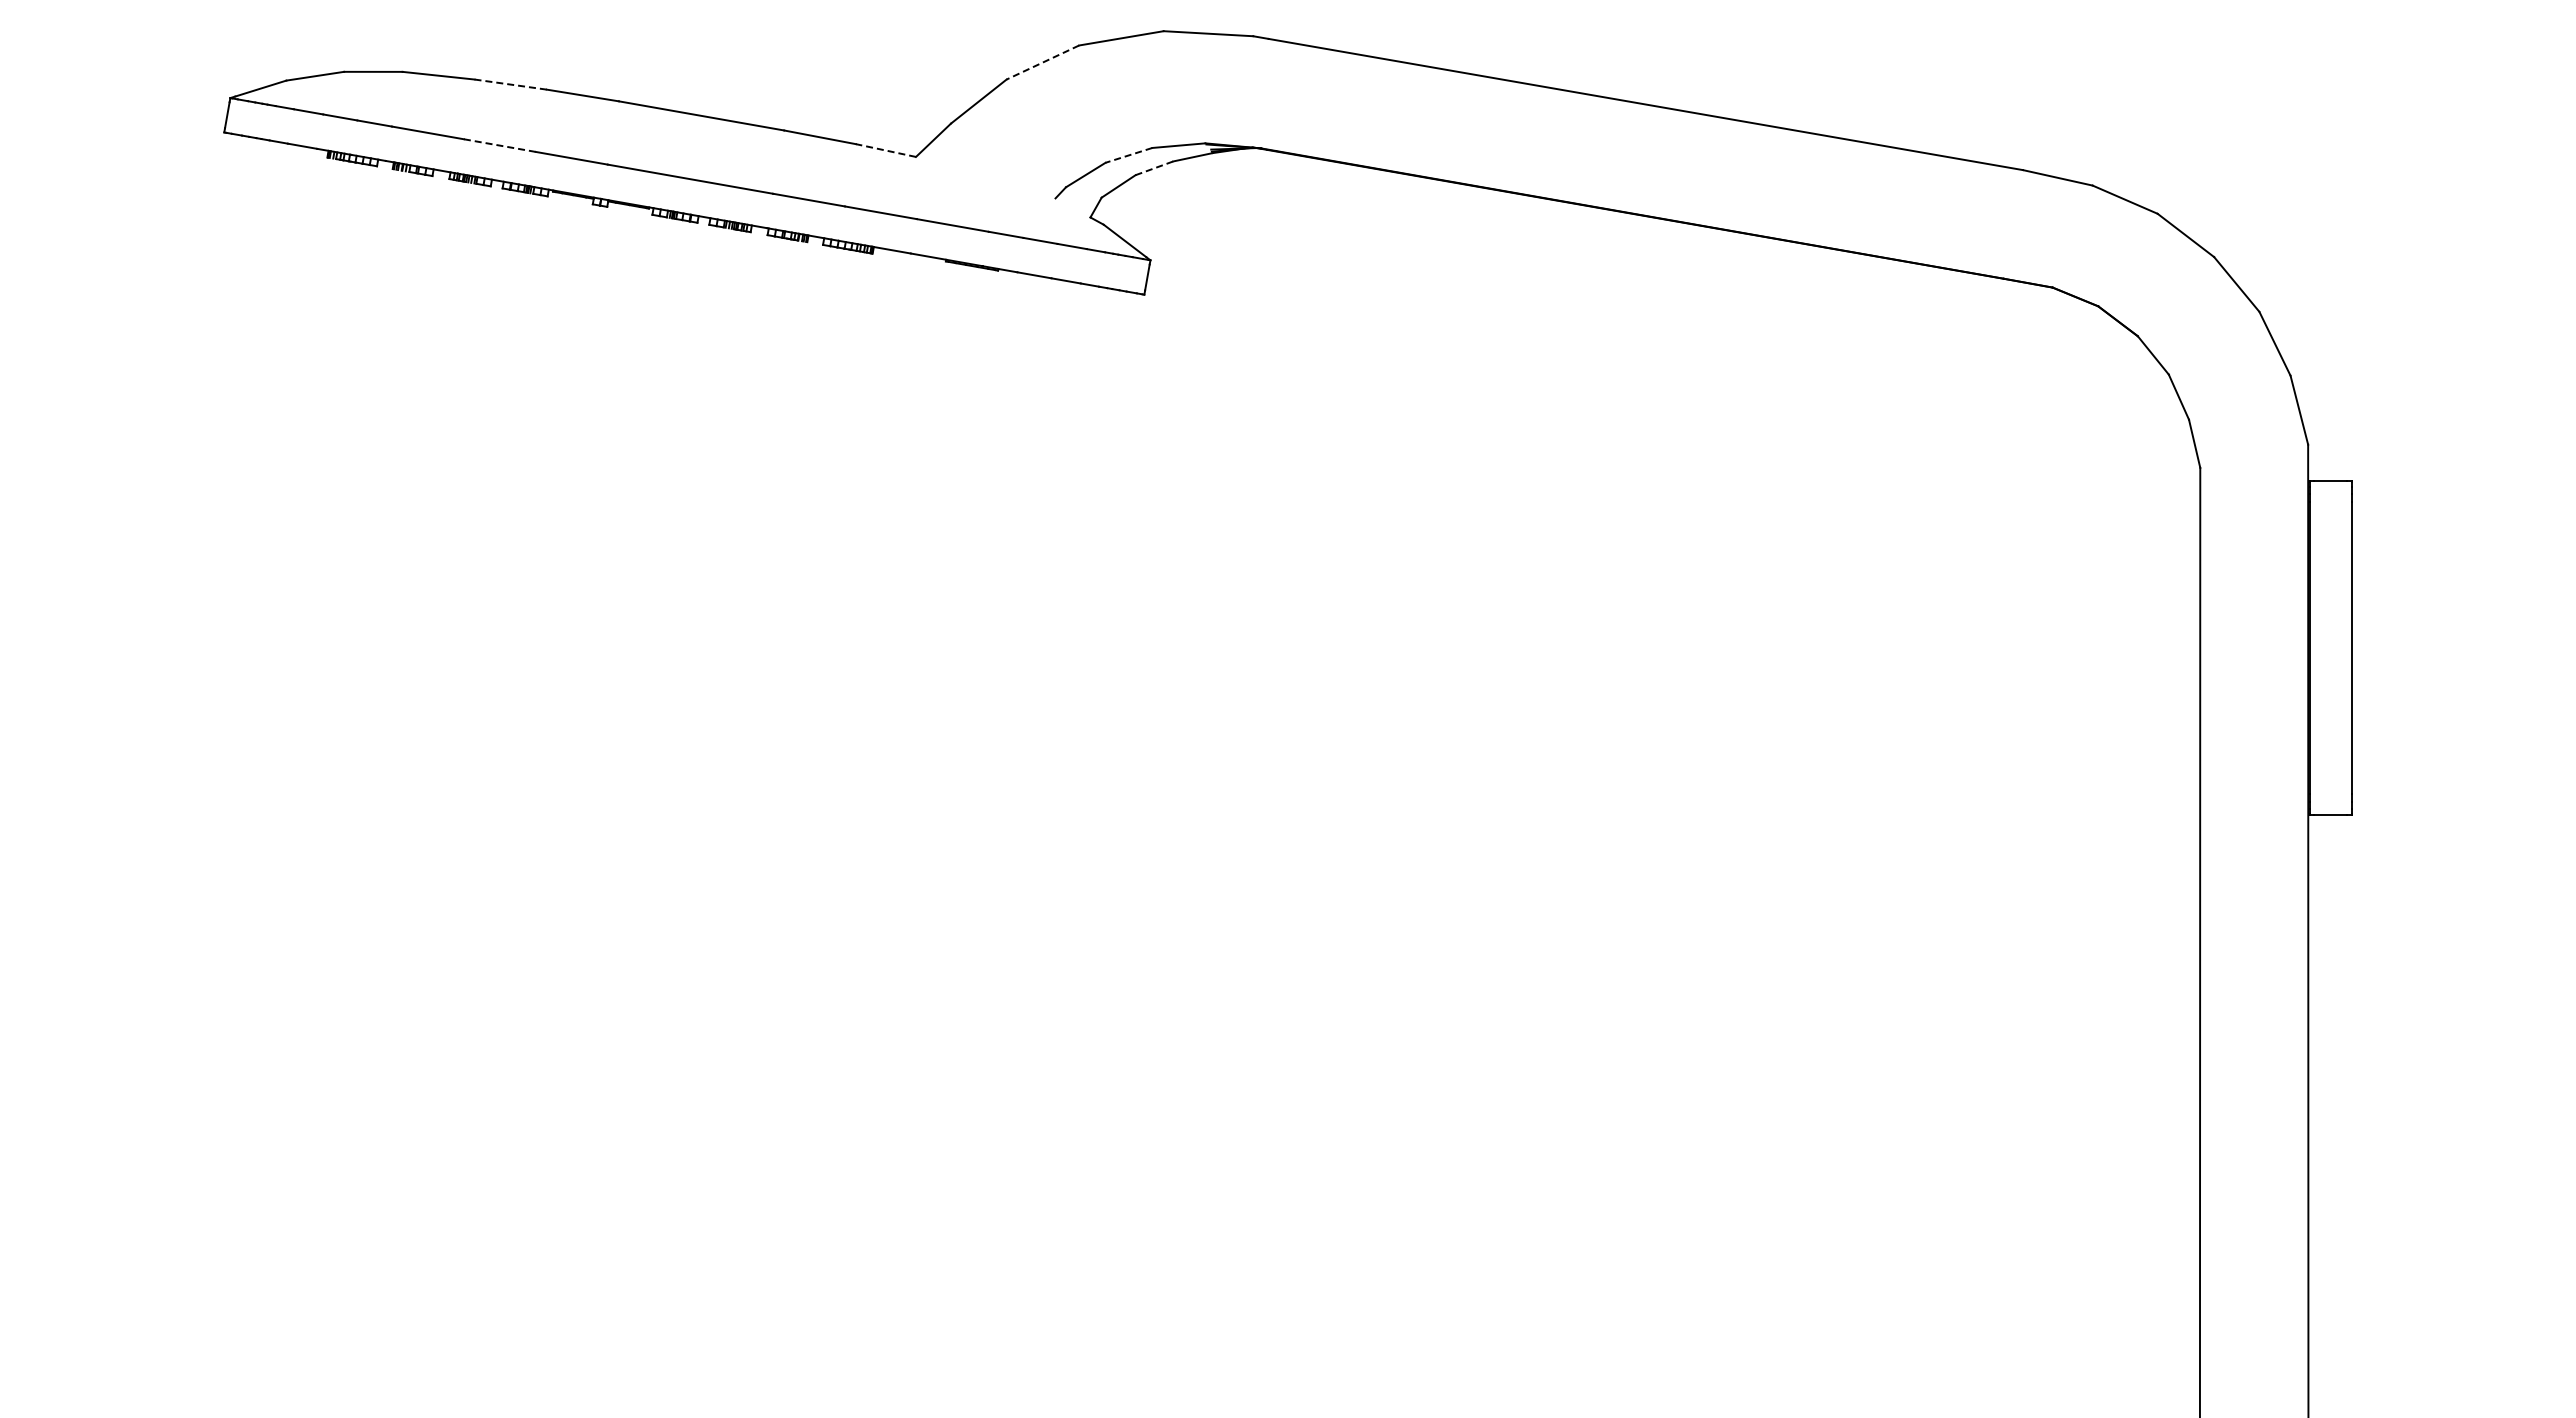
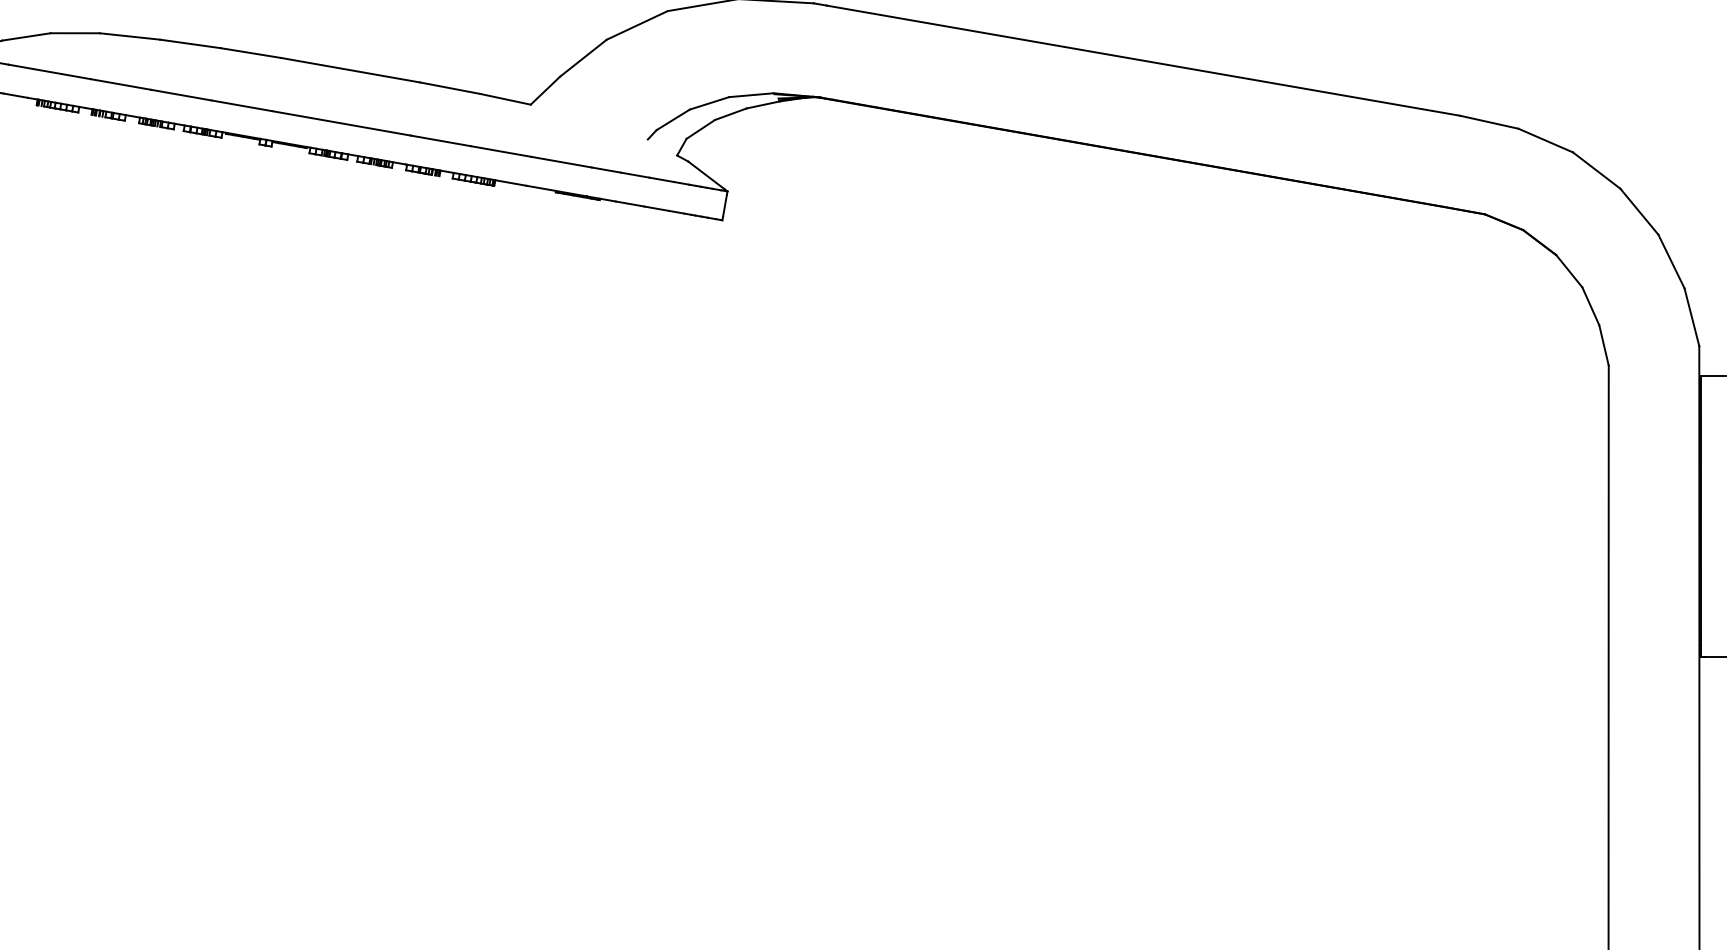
line: (1042, 62) -> (636, 25), dashed -> solid
line: (510, 84) -> (190, 43), dashed -> solid
line: (499, 145) -> (181, 95), dashed -> solid
line: (885, 150) -> (505, 99), dashed -> solid
line: (1128, 155) -> (709, 103), dashed -> solid
line: (1154, 168) -> (730, 114), dashed -> solid

